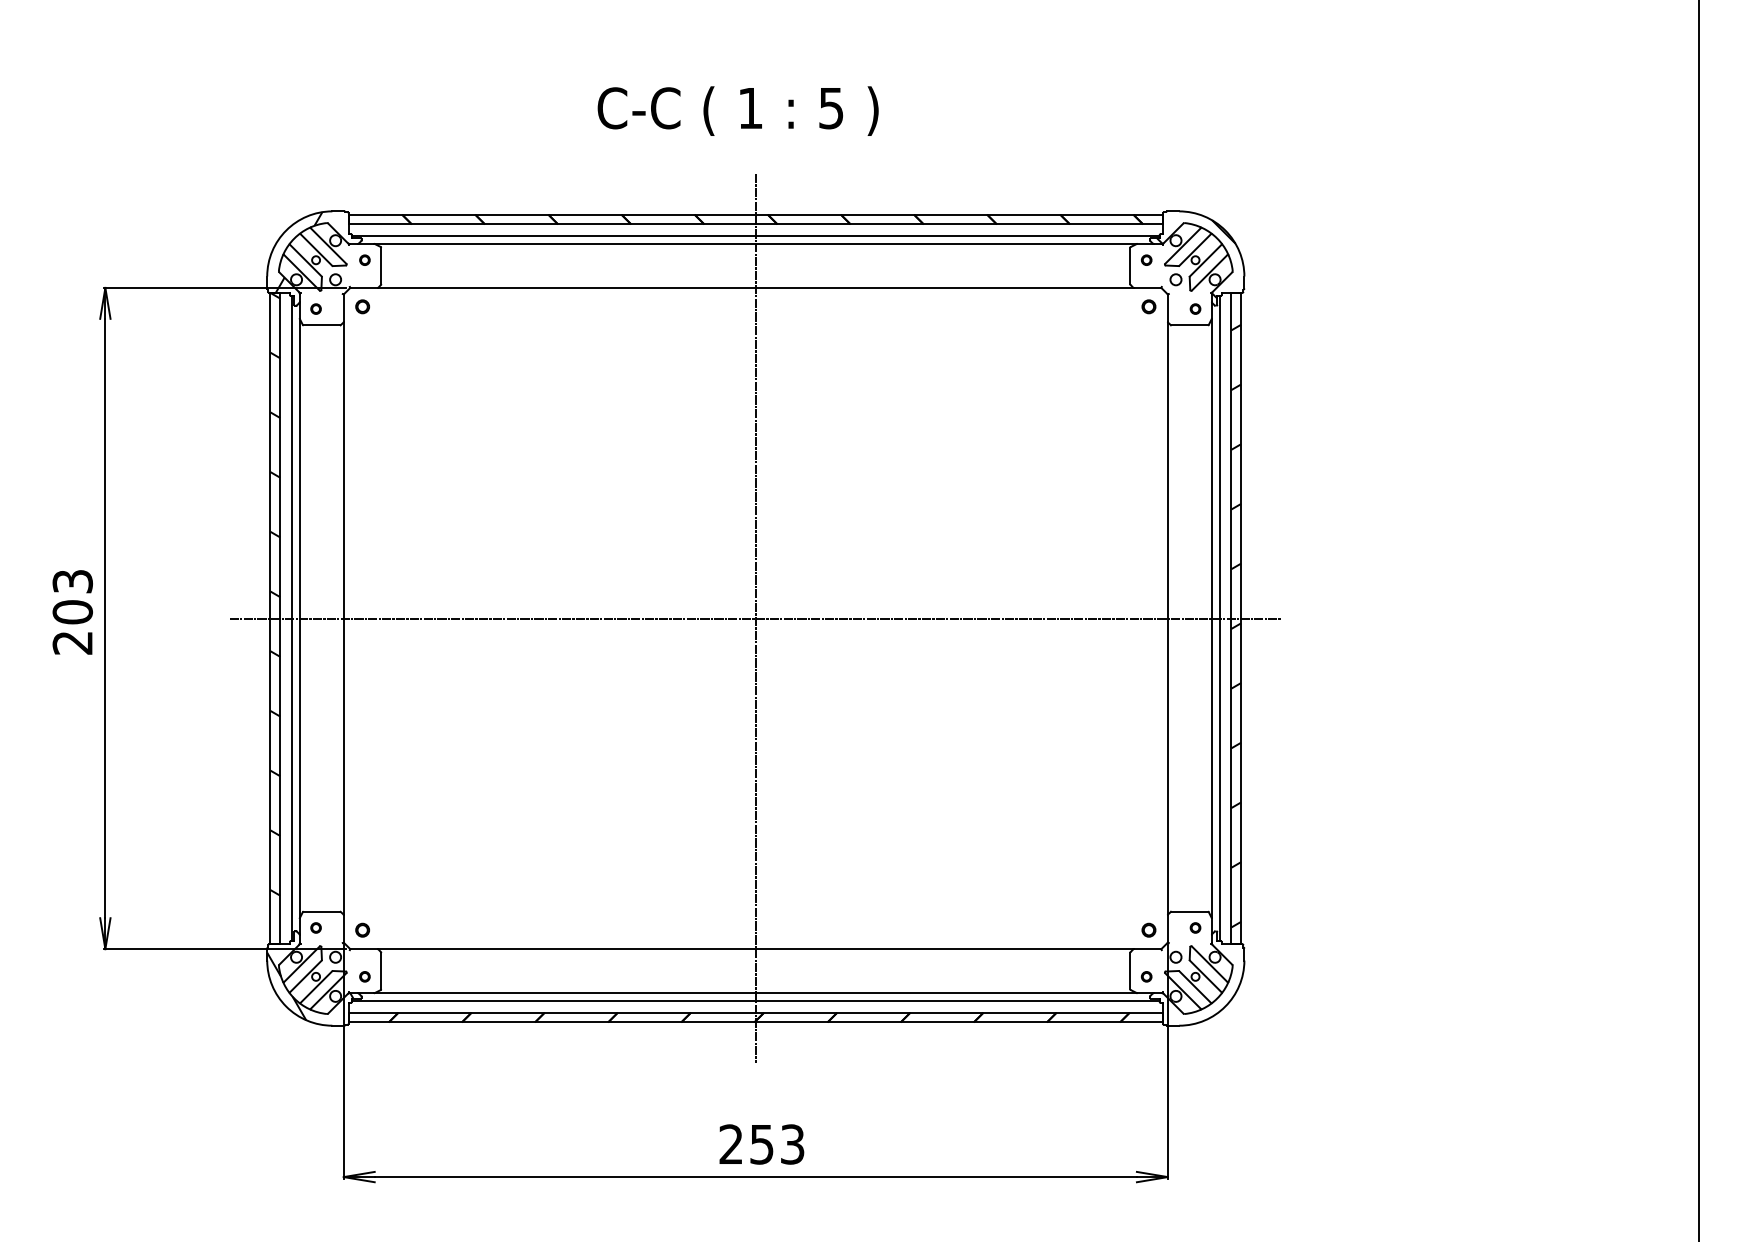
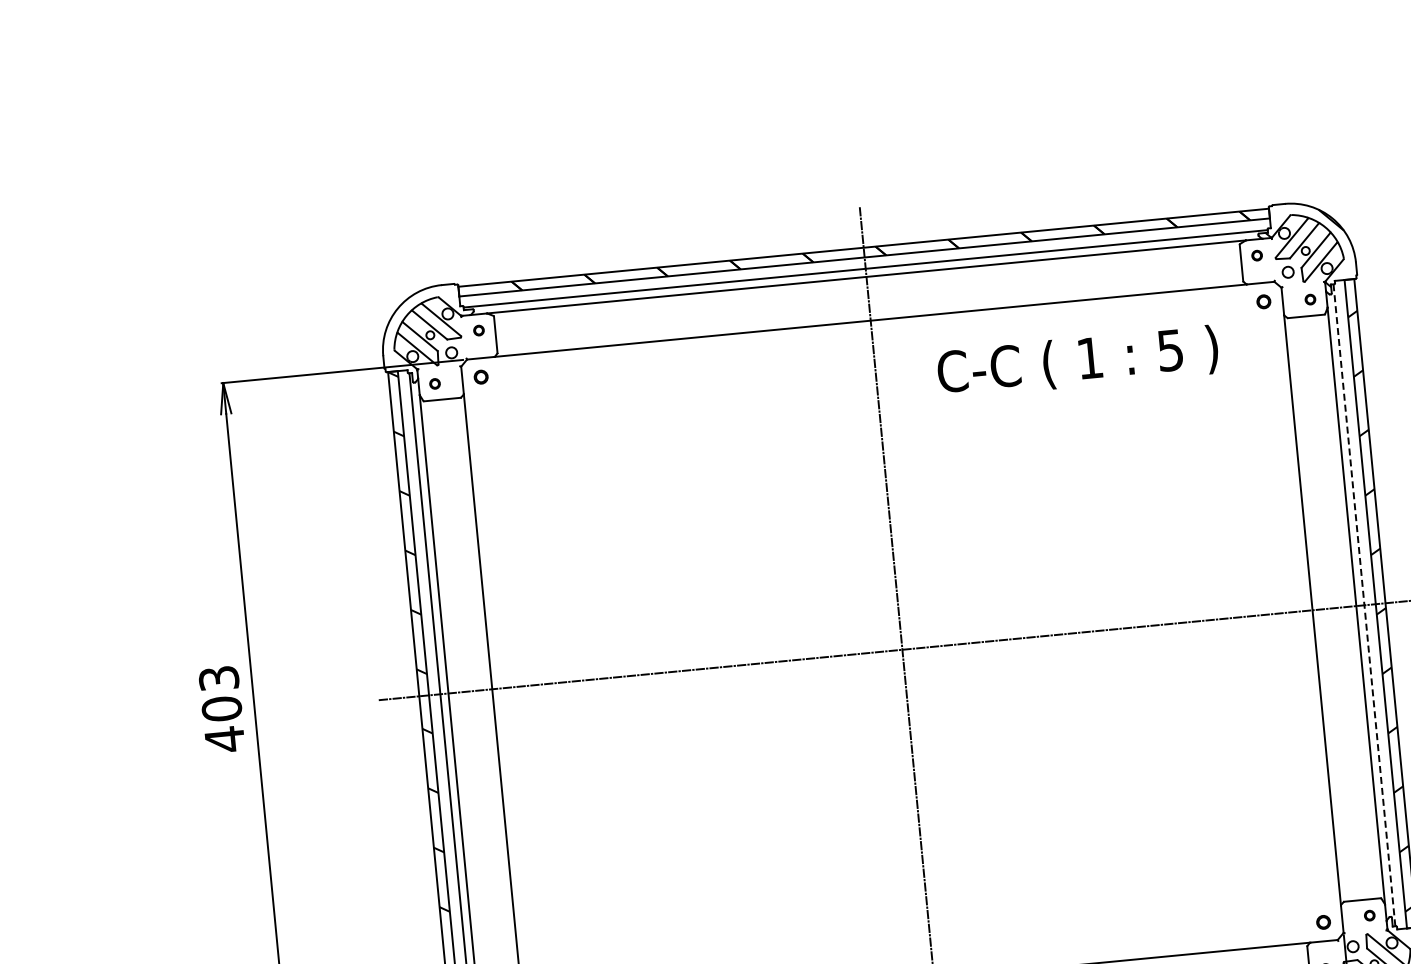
text: (737, 110) -> (1077, 361), moved
hatch: (298, 252) -> (412, 329), removed
line: (1219, 618) -> (1363, 605), solid -> dashed
text: (72, 642) -> (224, 739), 203 -> 403

